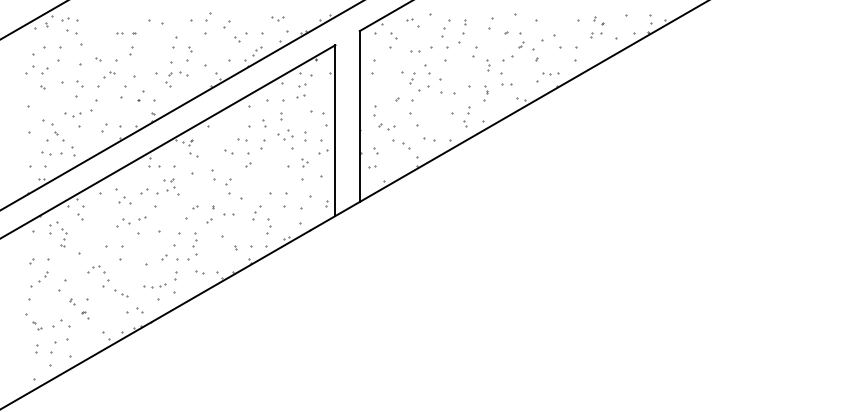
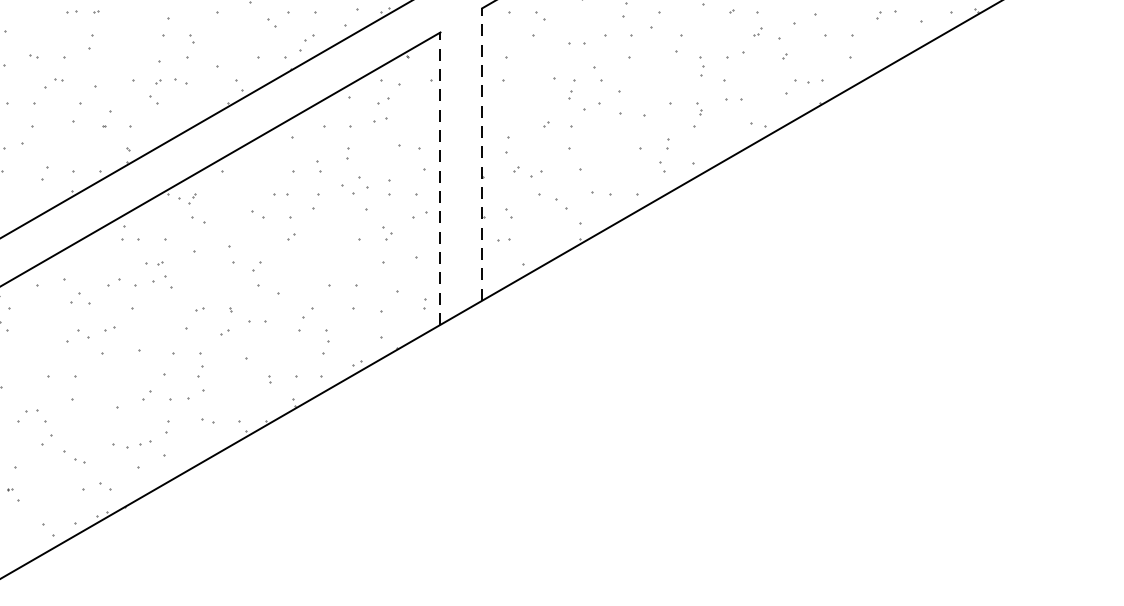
line: (359, 116) -> (481, 154), solid -> dashed
line: (335, 130) -> (440, 178), solid -> dashed

